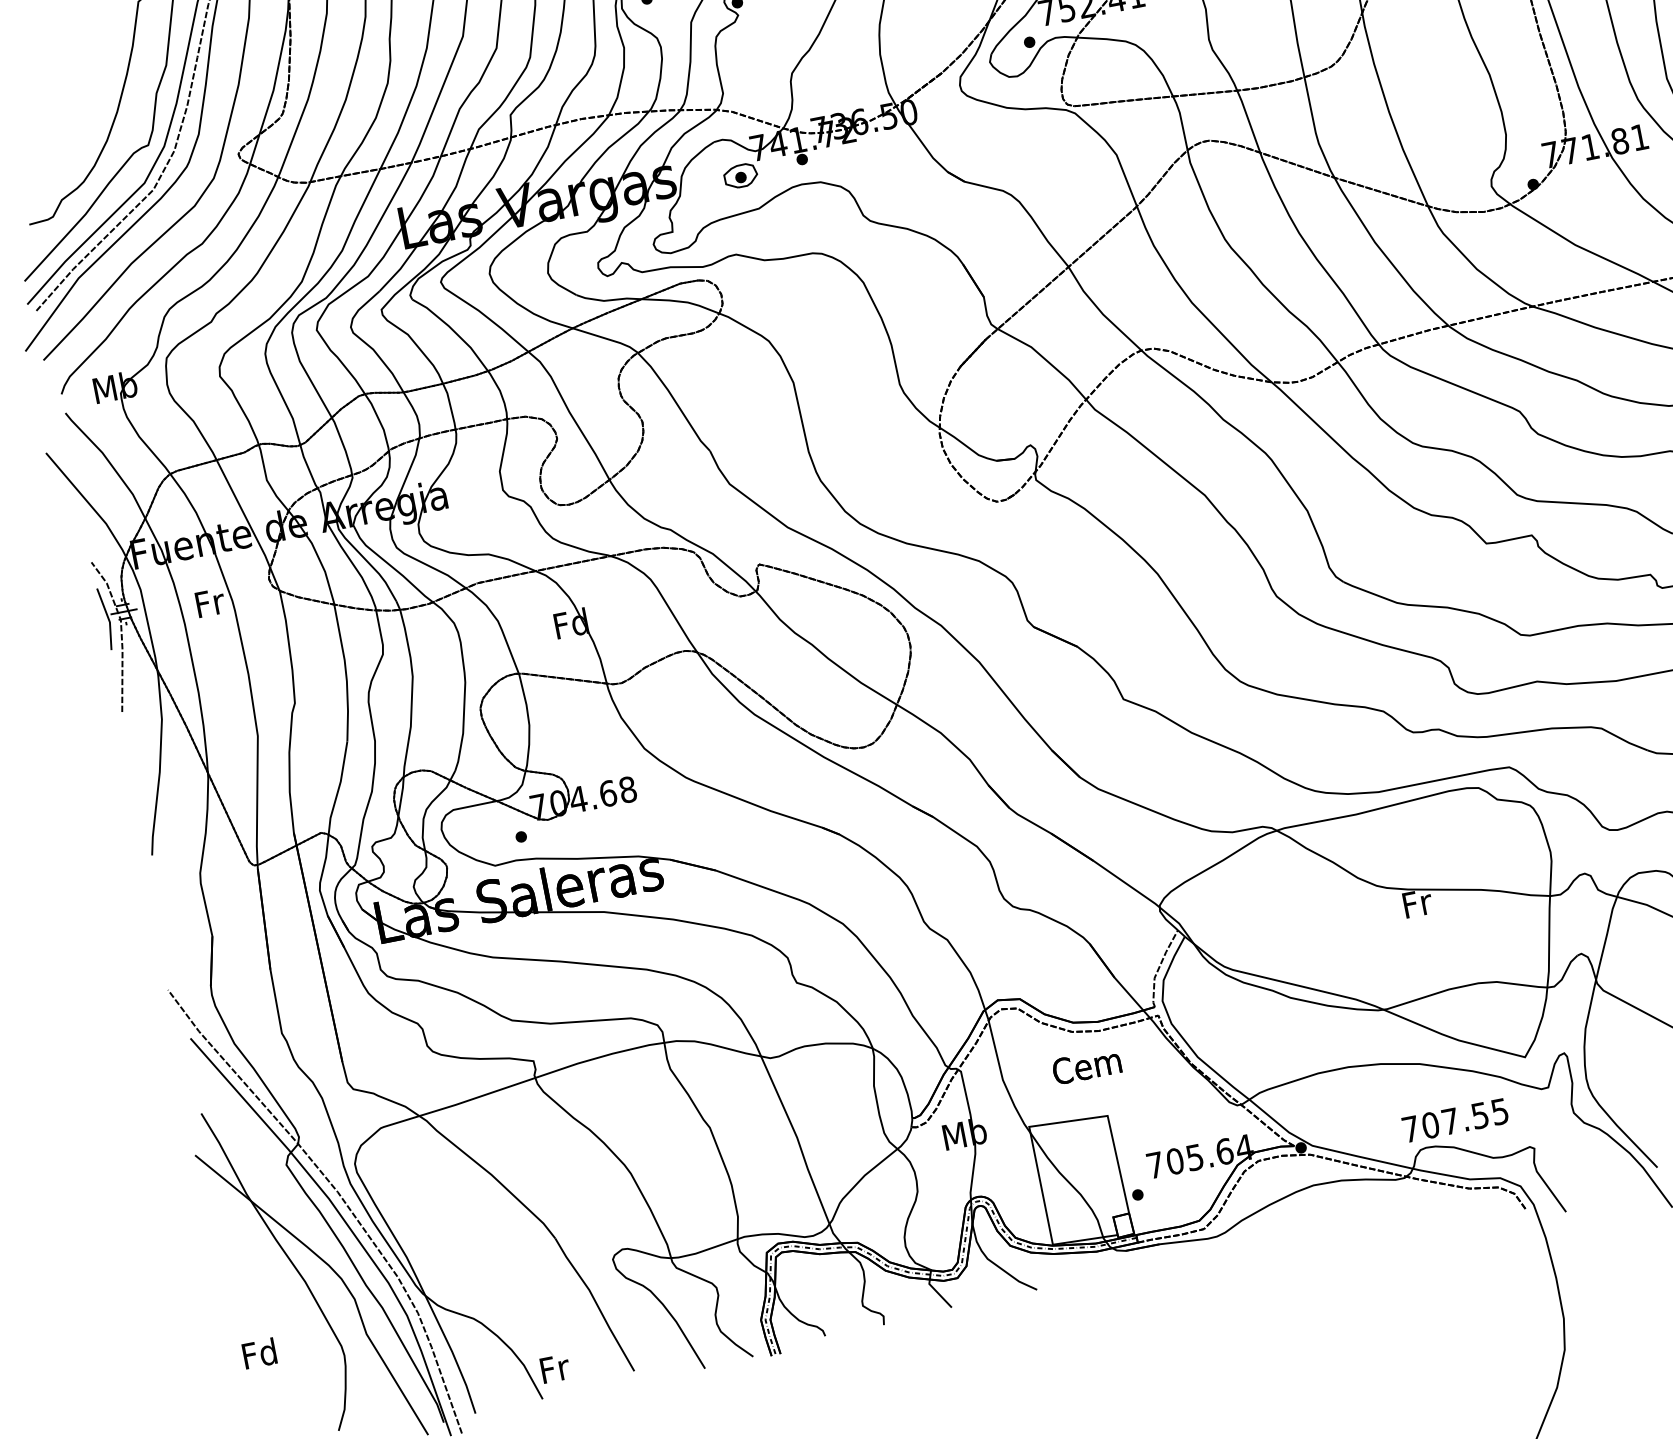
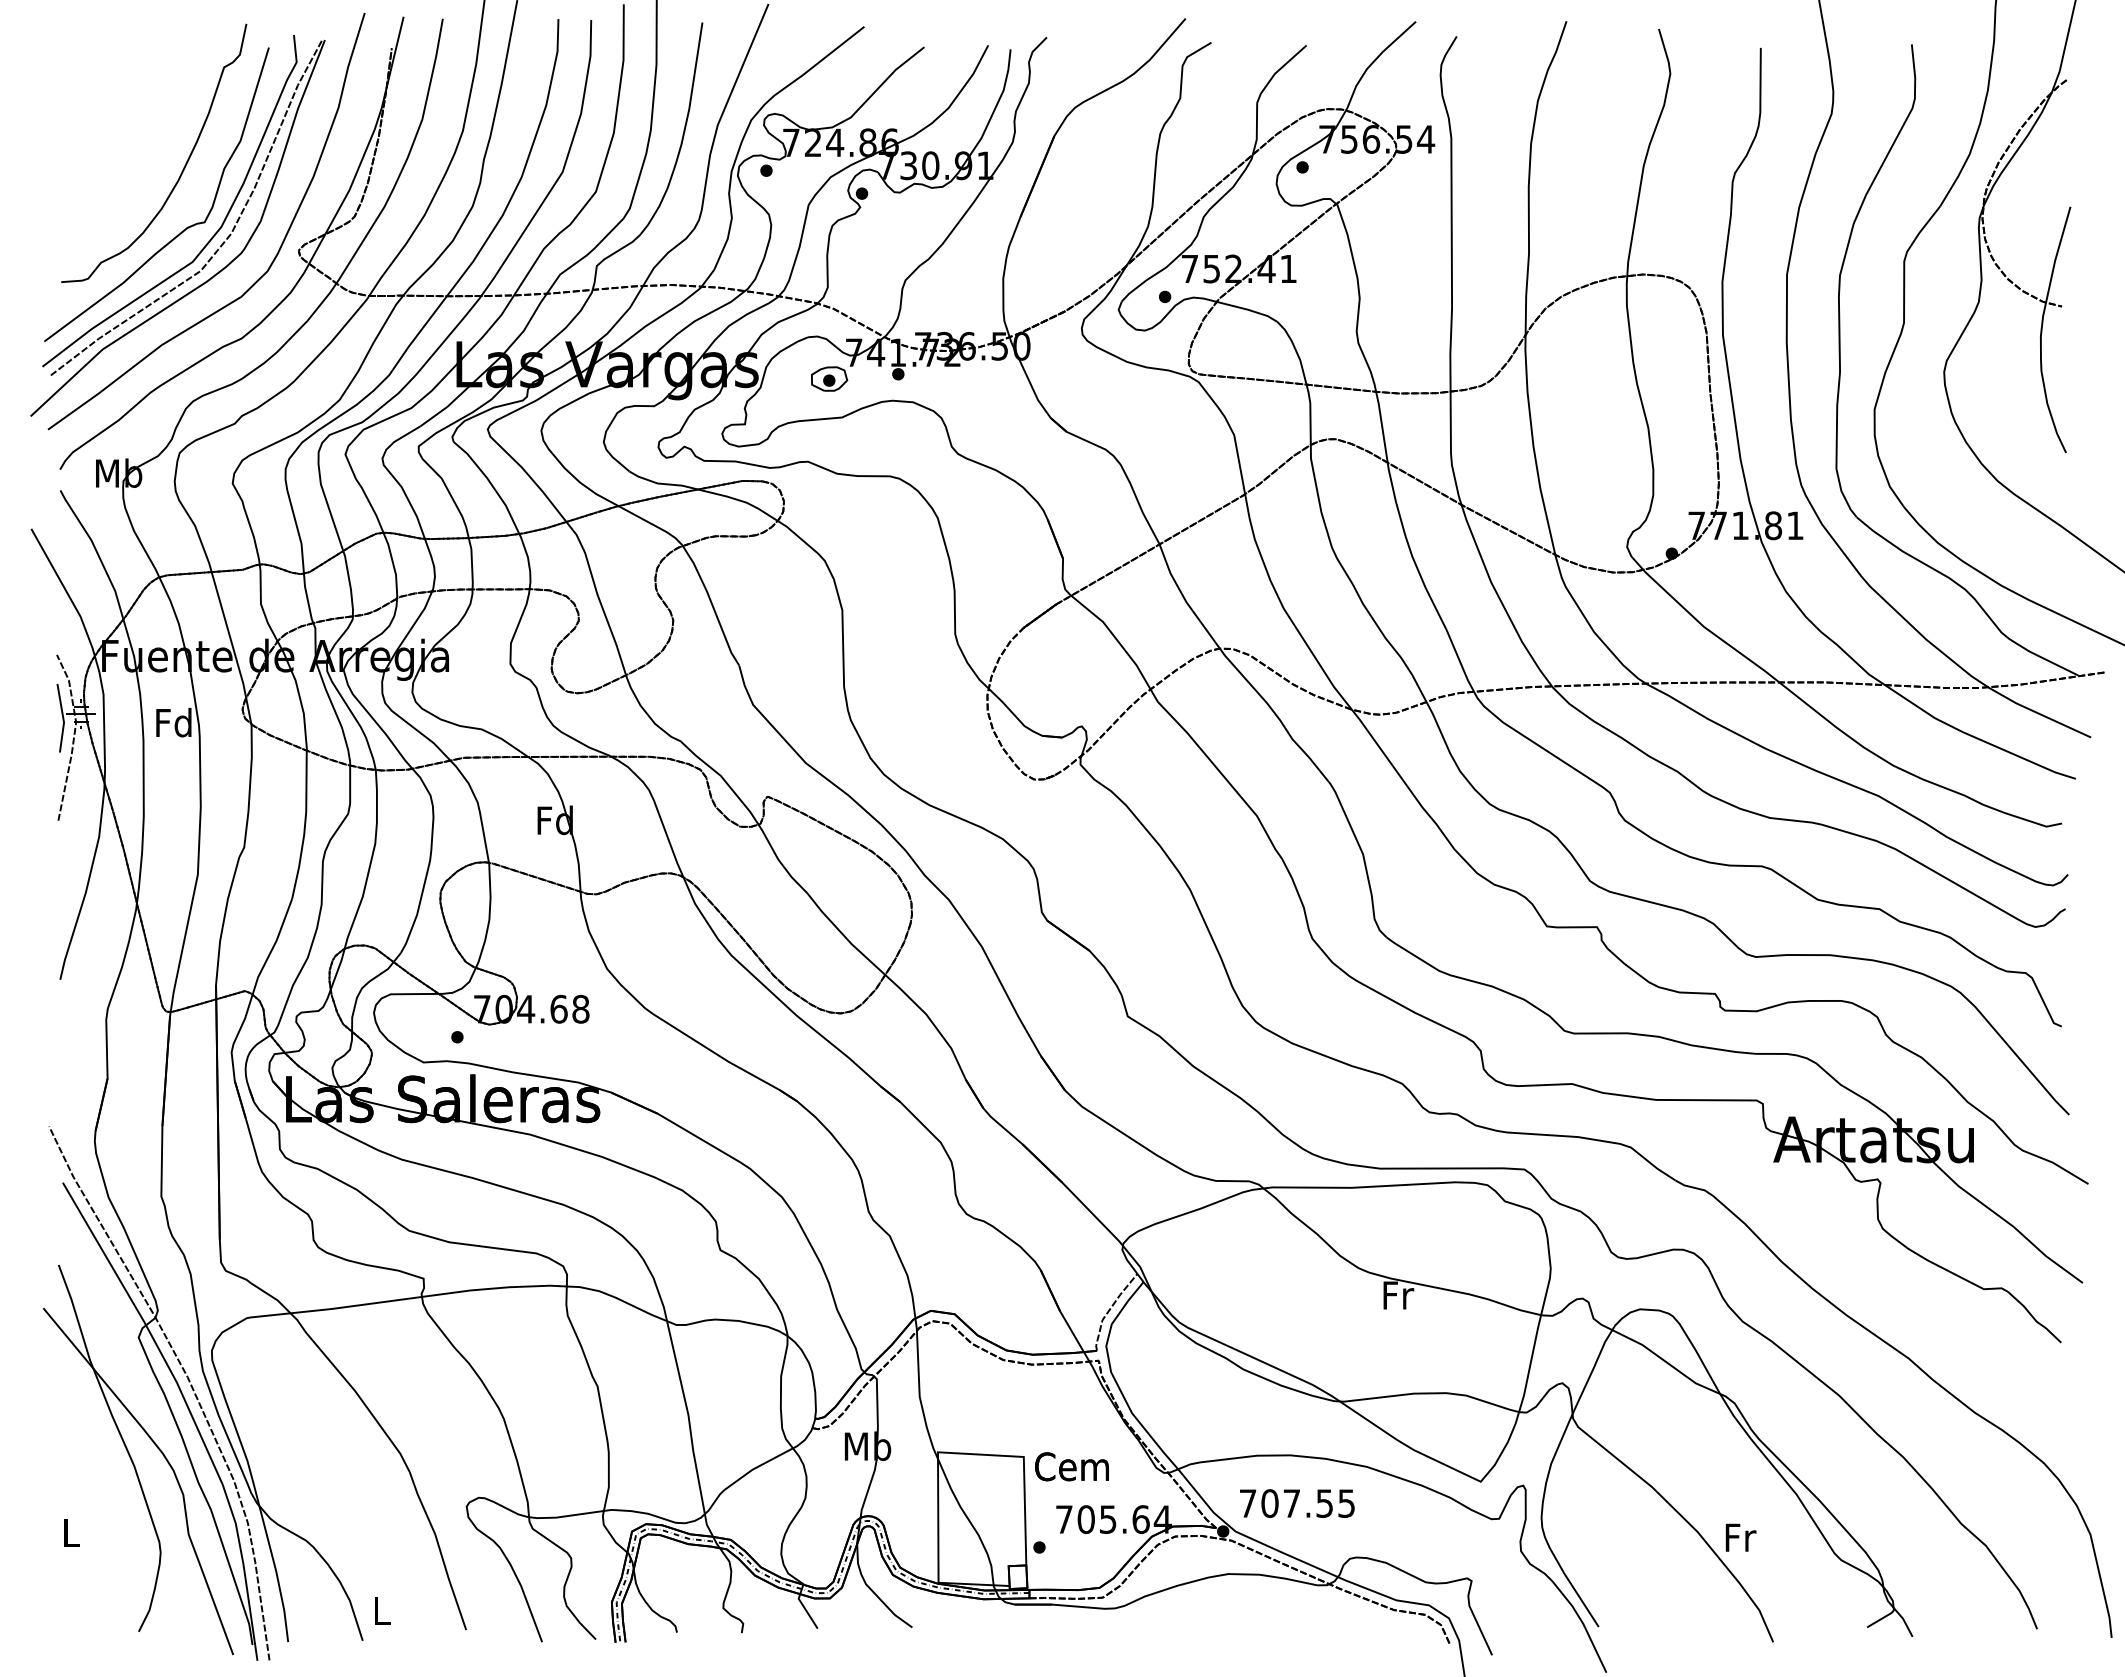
text: (208, 602) -> (173, 722), Fr -> Fd
text: (1086, 1066) -> (1071, 1466), moved
text: (1455, 1120) -> (1297, 1503), moved
text: (259, 1353) -> (70, 1532), Fd -> L
text: (555, 1368) -> (382, 1610), Fr -> L

